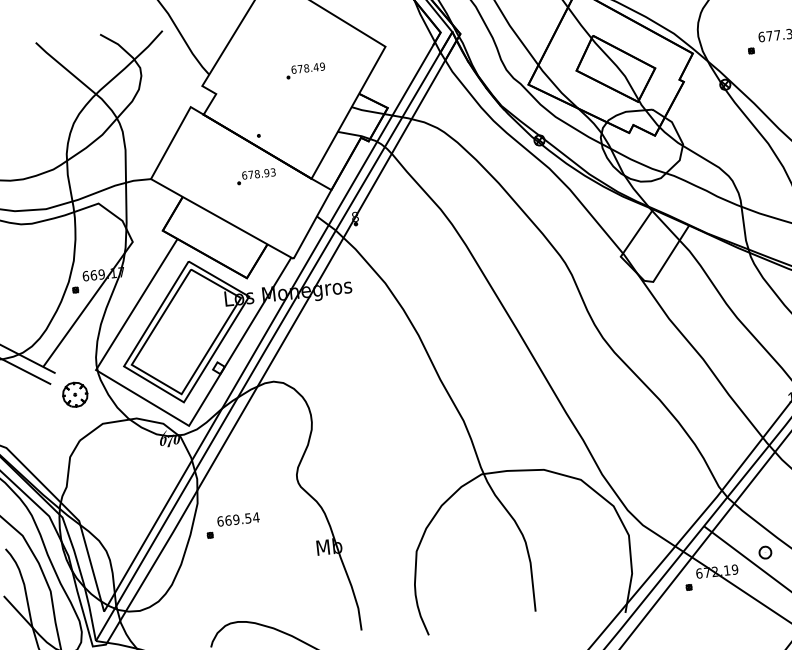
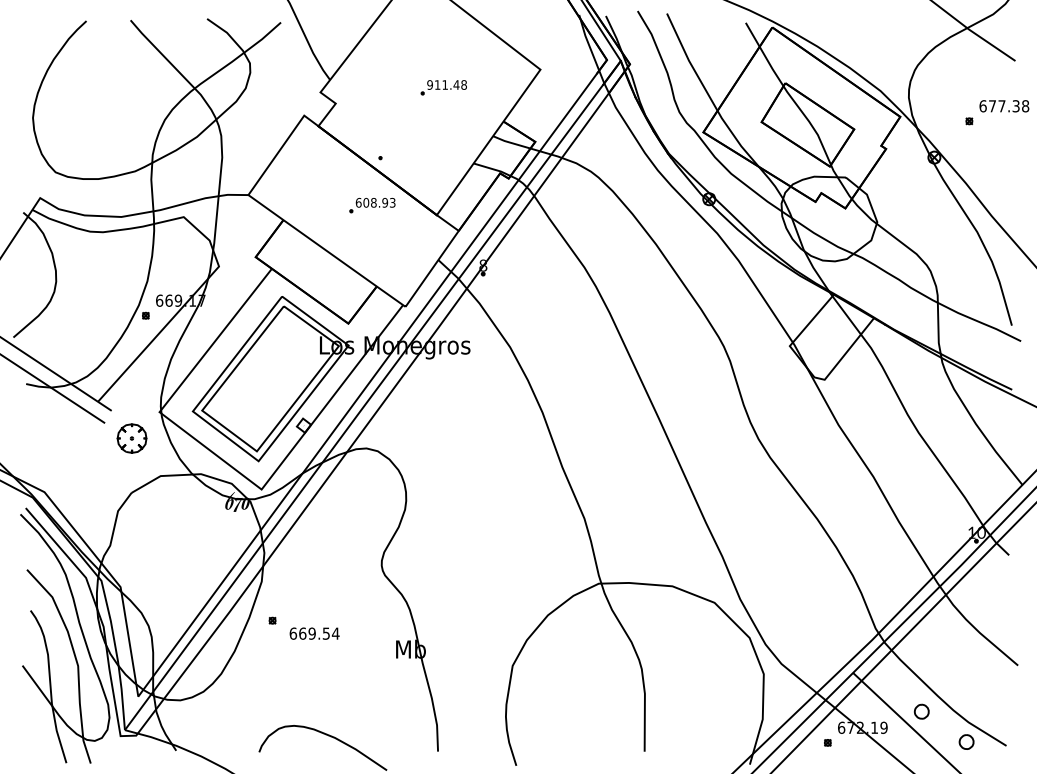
text: (307, 67) -> (446, 84), 678.49 -> 911.48
text: (251, 174) -> (366, 202), 678.93 -> 608.93
text: (238, 519) -> (314, 633), moved

